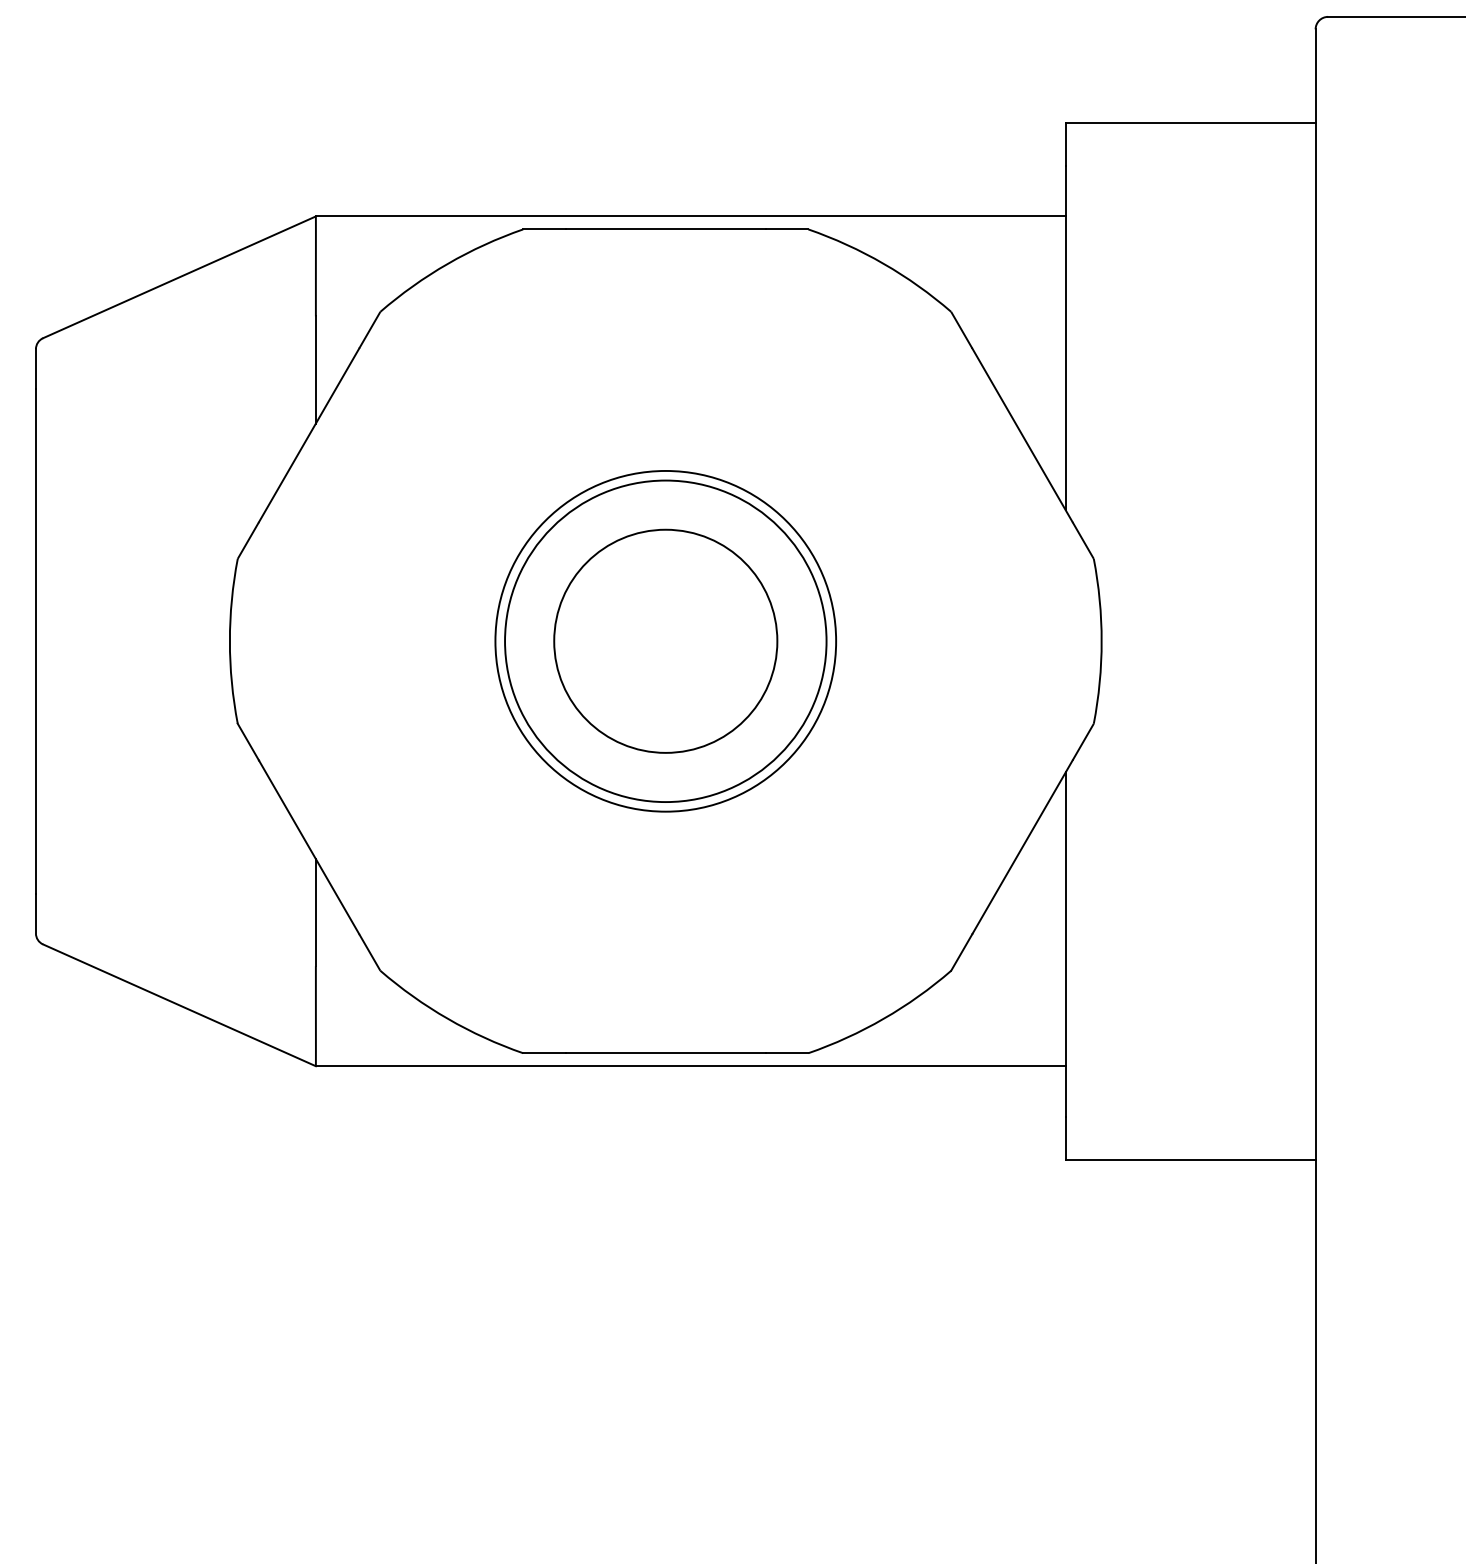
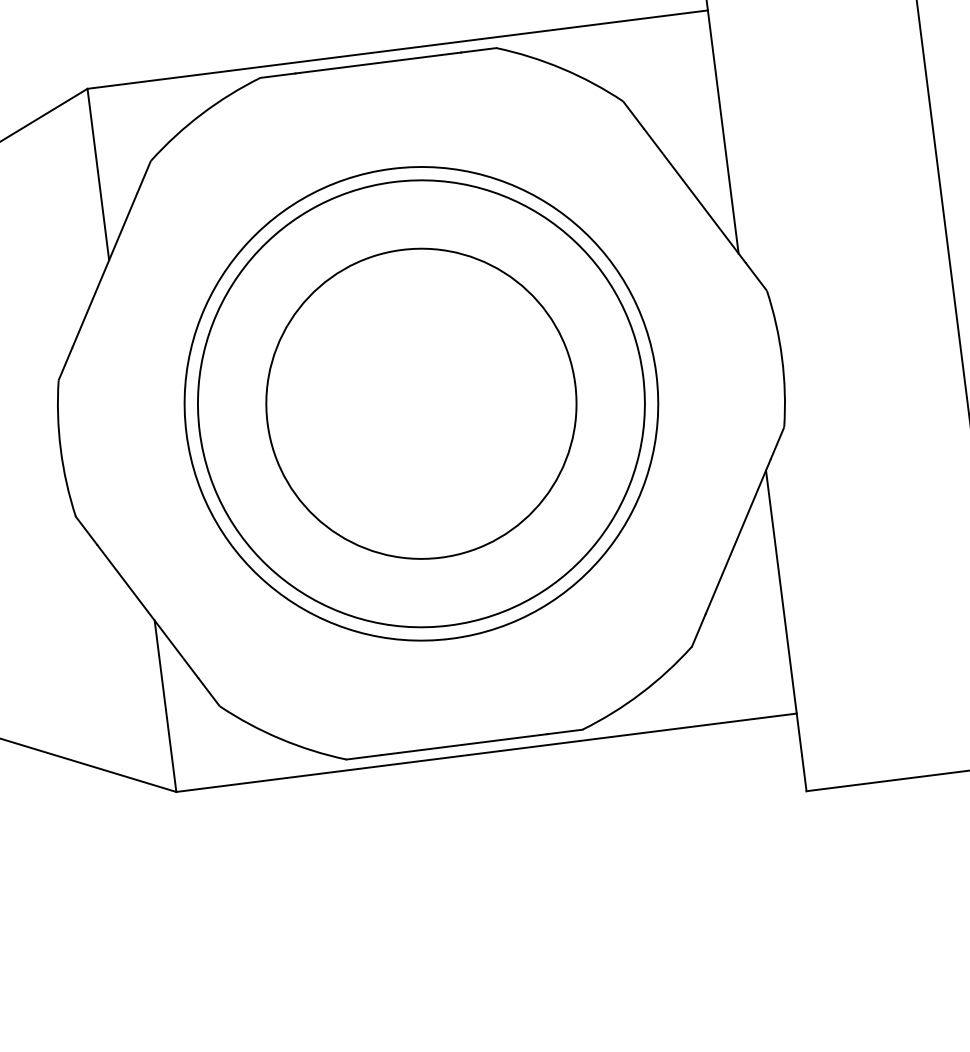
circle: (665, 641) -> (421, 403), size x1.67
circle: (665, 641) -> (421, 403), size x1.67
circle: (665, 641) -> (421, 403), size x1.67

